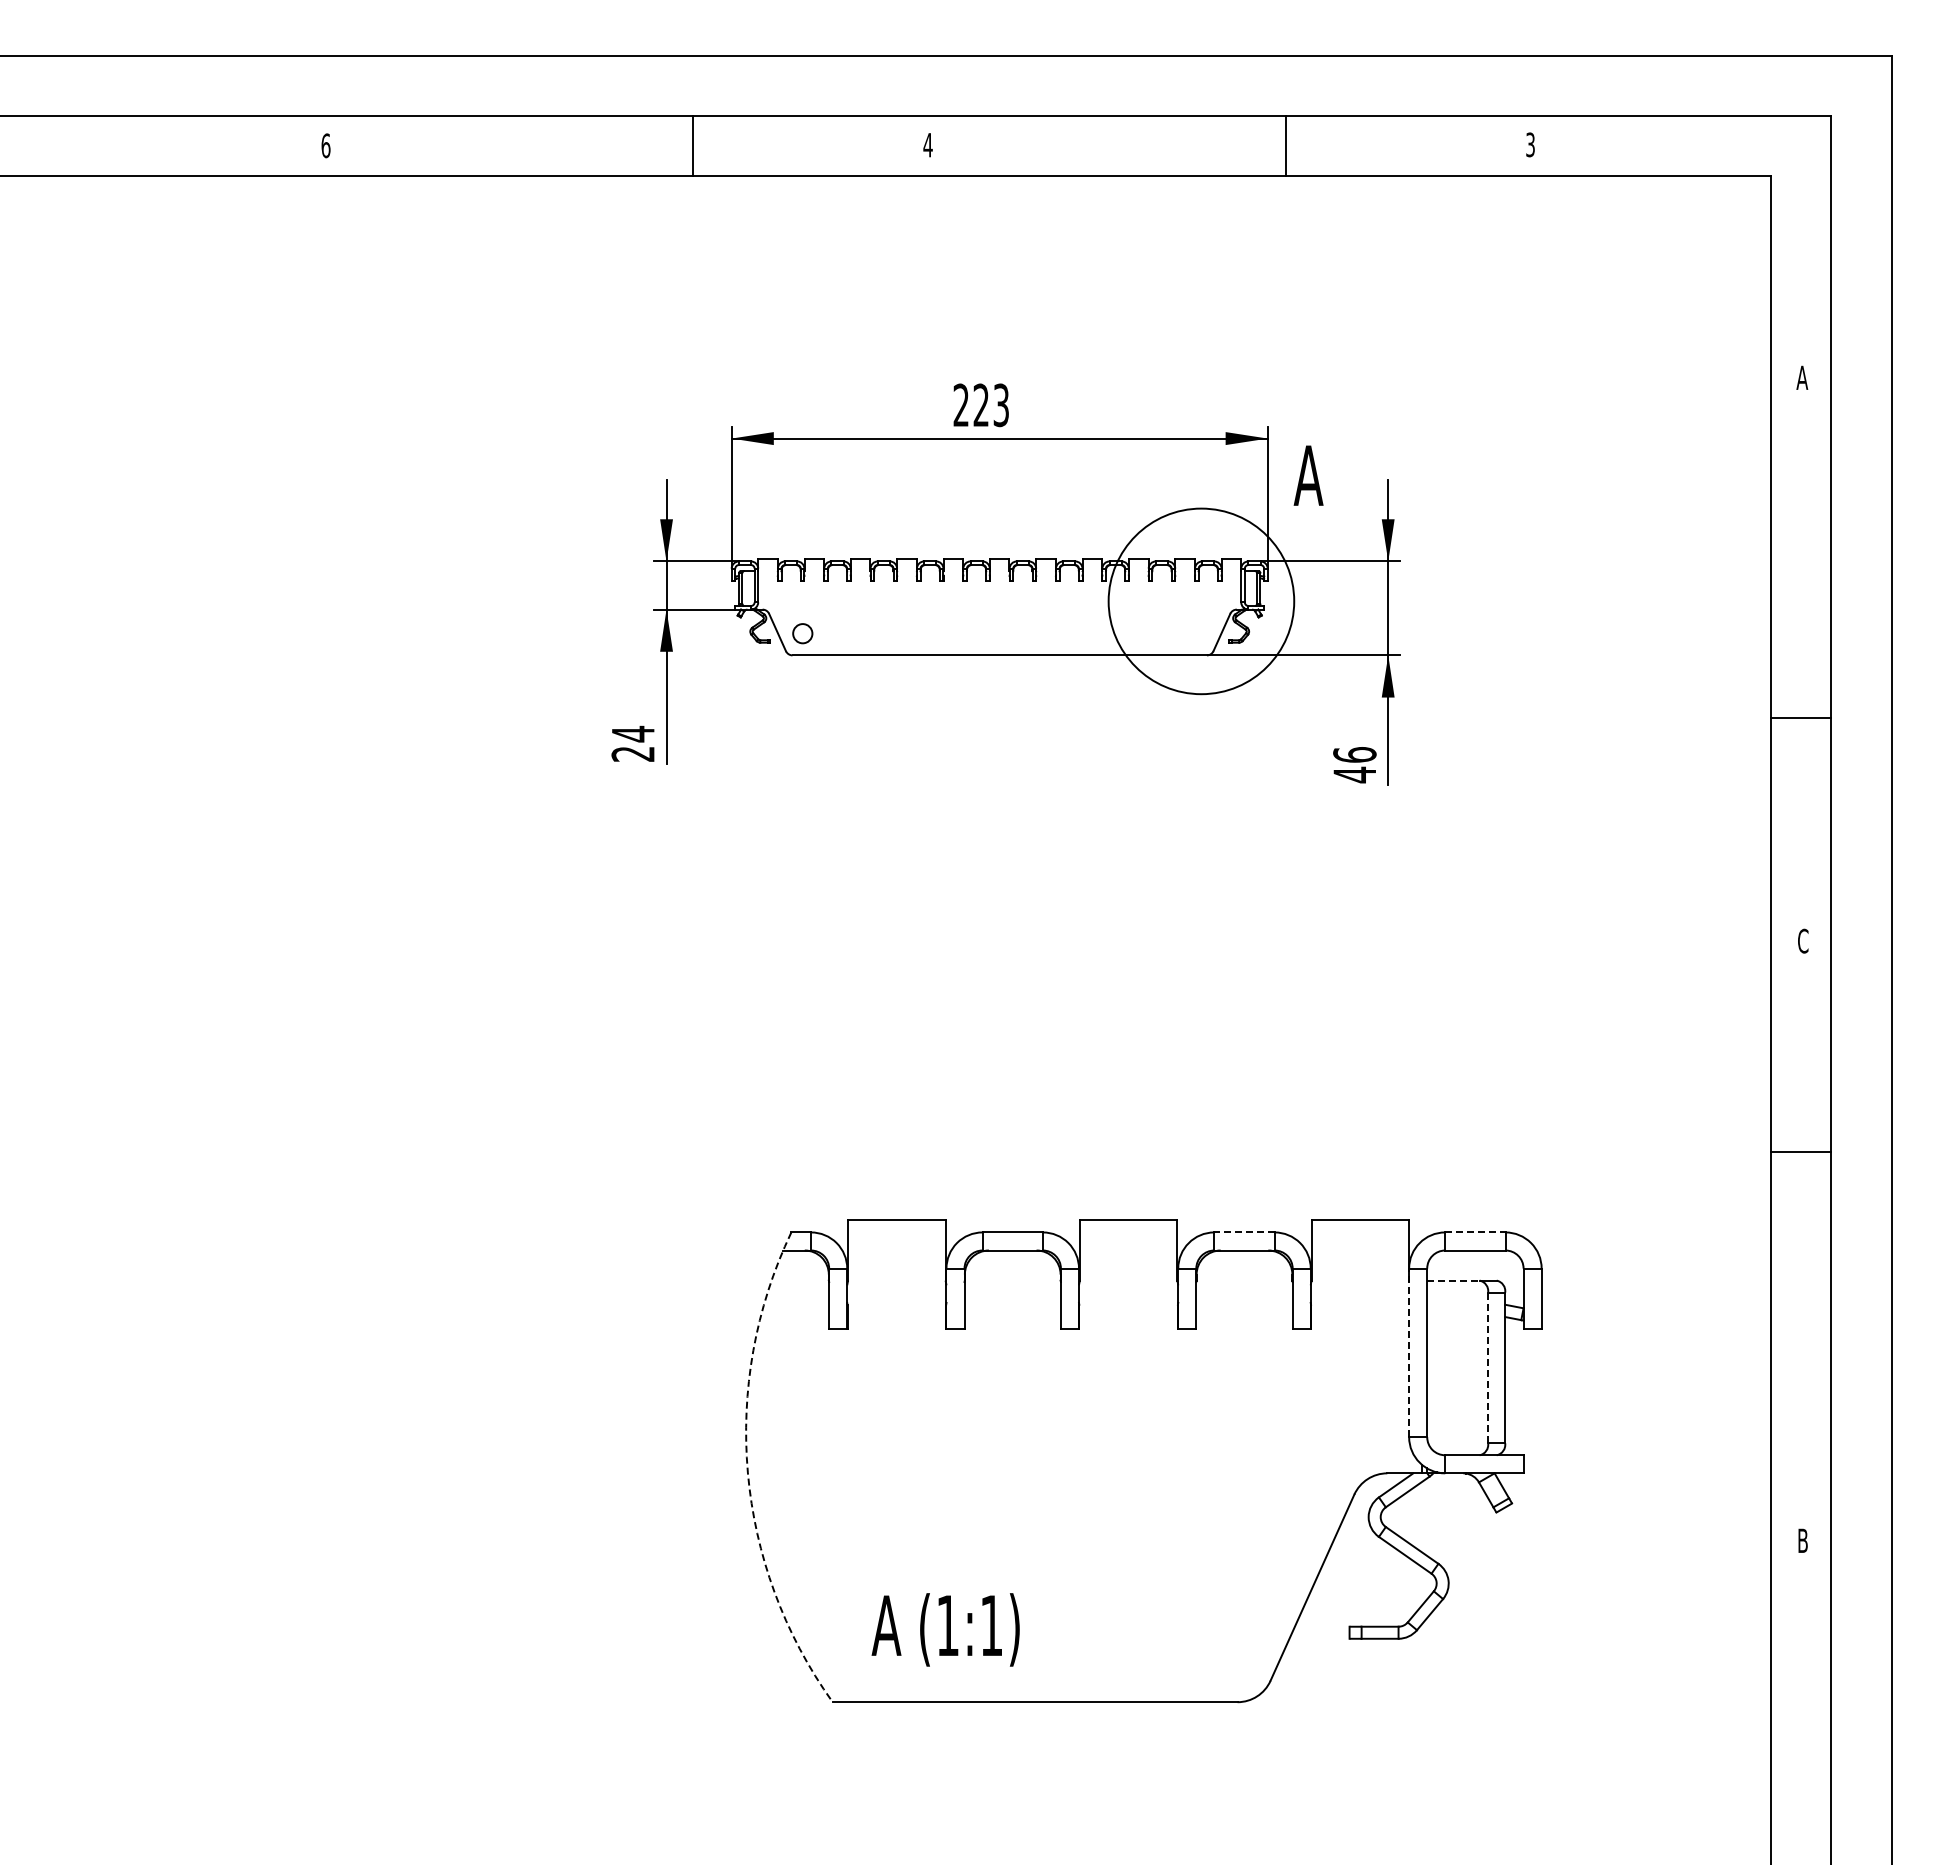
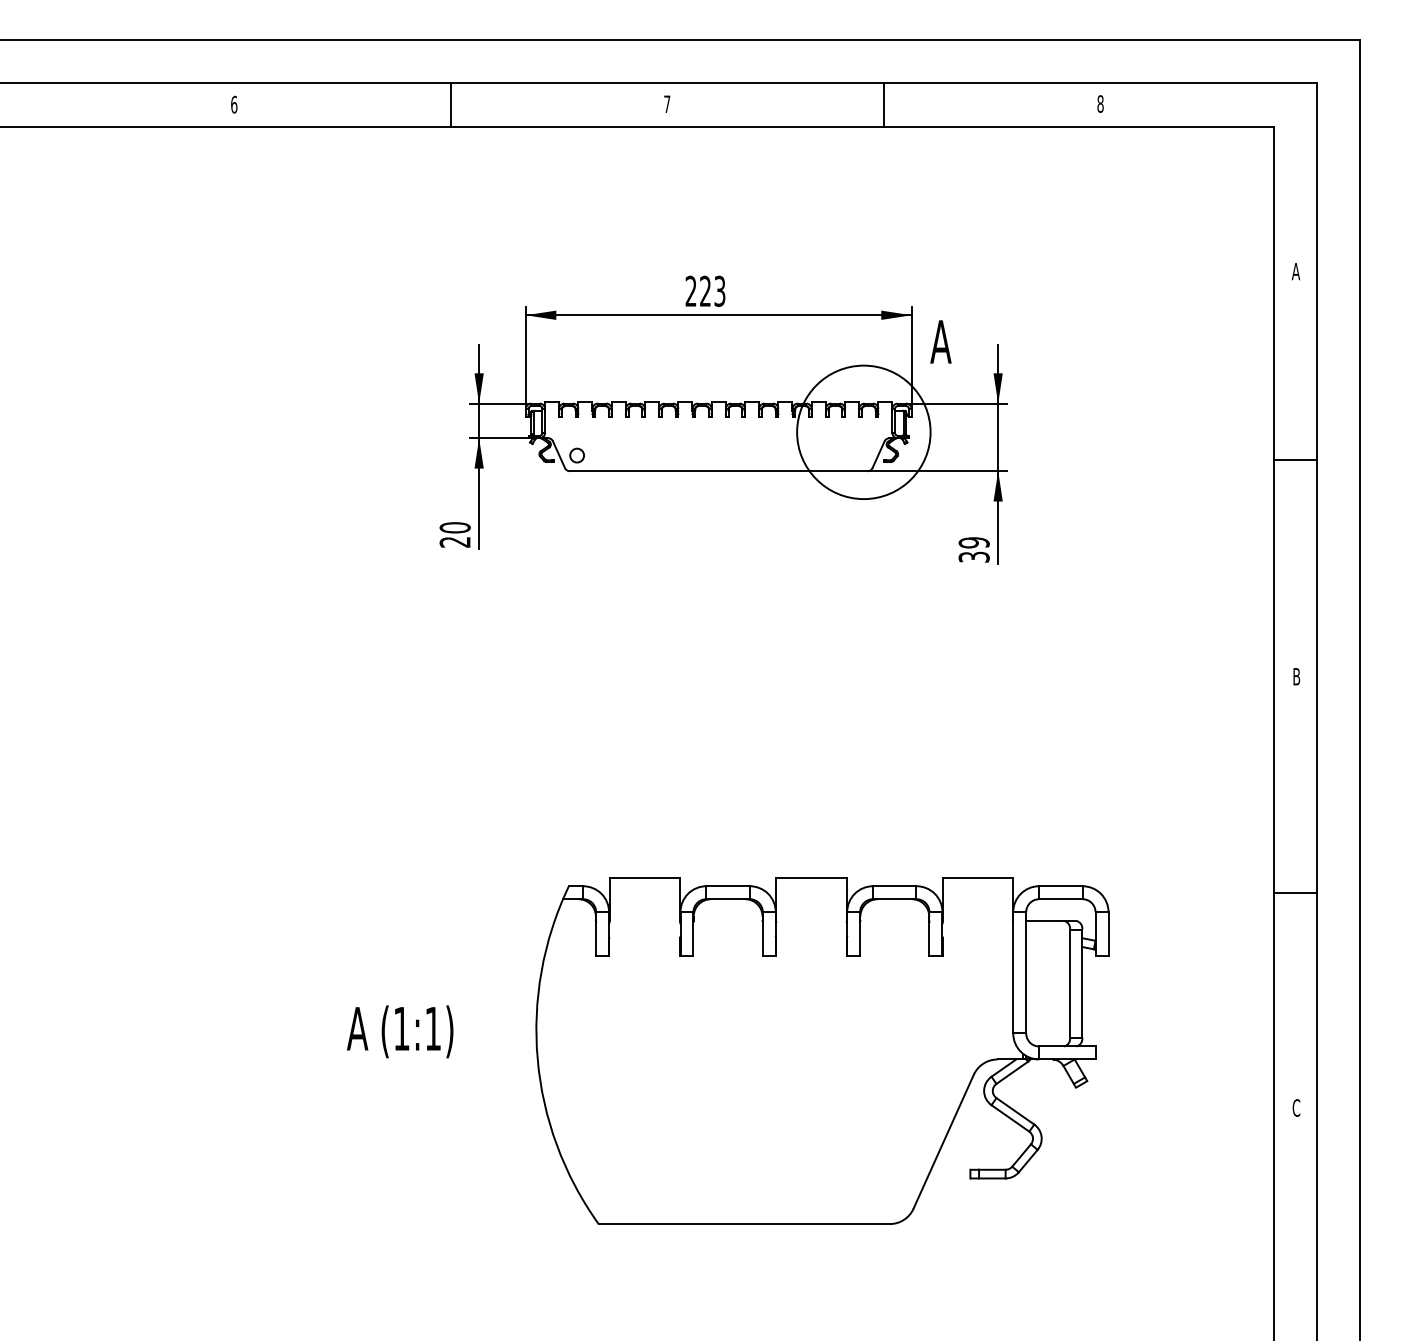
text: (1530, 144) -> (1100, 103), 3 -> 8
text: (927, 145) -> (666, 104), 4 -> 7
line: (692, 146) -> (450, 105), moved
line: (1286, 146) -> (884, 105), moved
line: (1801, 718) -> (1295, 460), moved
text: (633, 733) -> (455, 527), 24 -> 20
text: (1354, 765) -> (973, 550), 46 -> 39
text: (1803, 940) -> (1296, 676), C -> B
line: (1801, 1152) -> (1295, 893), moved
line: (1244, 1232) -> (894, 886), dashed -> solid
line: (1475, 1232) -> (1060, 886), dashed -> solid
line: (1453, 1280) -> (1045, 920), dashed -> solid
line: (1409, 1352) -> (1013, 972), dashed -> solid
line: (1488, 1368) -> (1070, 984), dashed -> solid
arc: (747, 1472) -> (537, 1058), dashed -> solid
text: (1802, 1540) -> (1296, 1107), B -> C
text: (945, 1629) -> (400, 1031), moved

